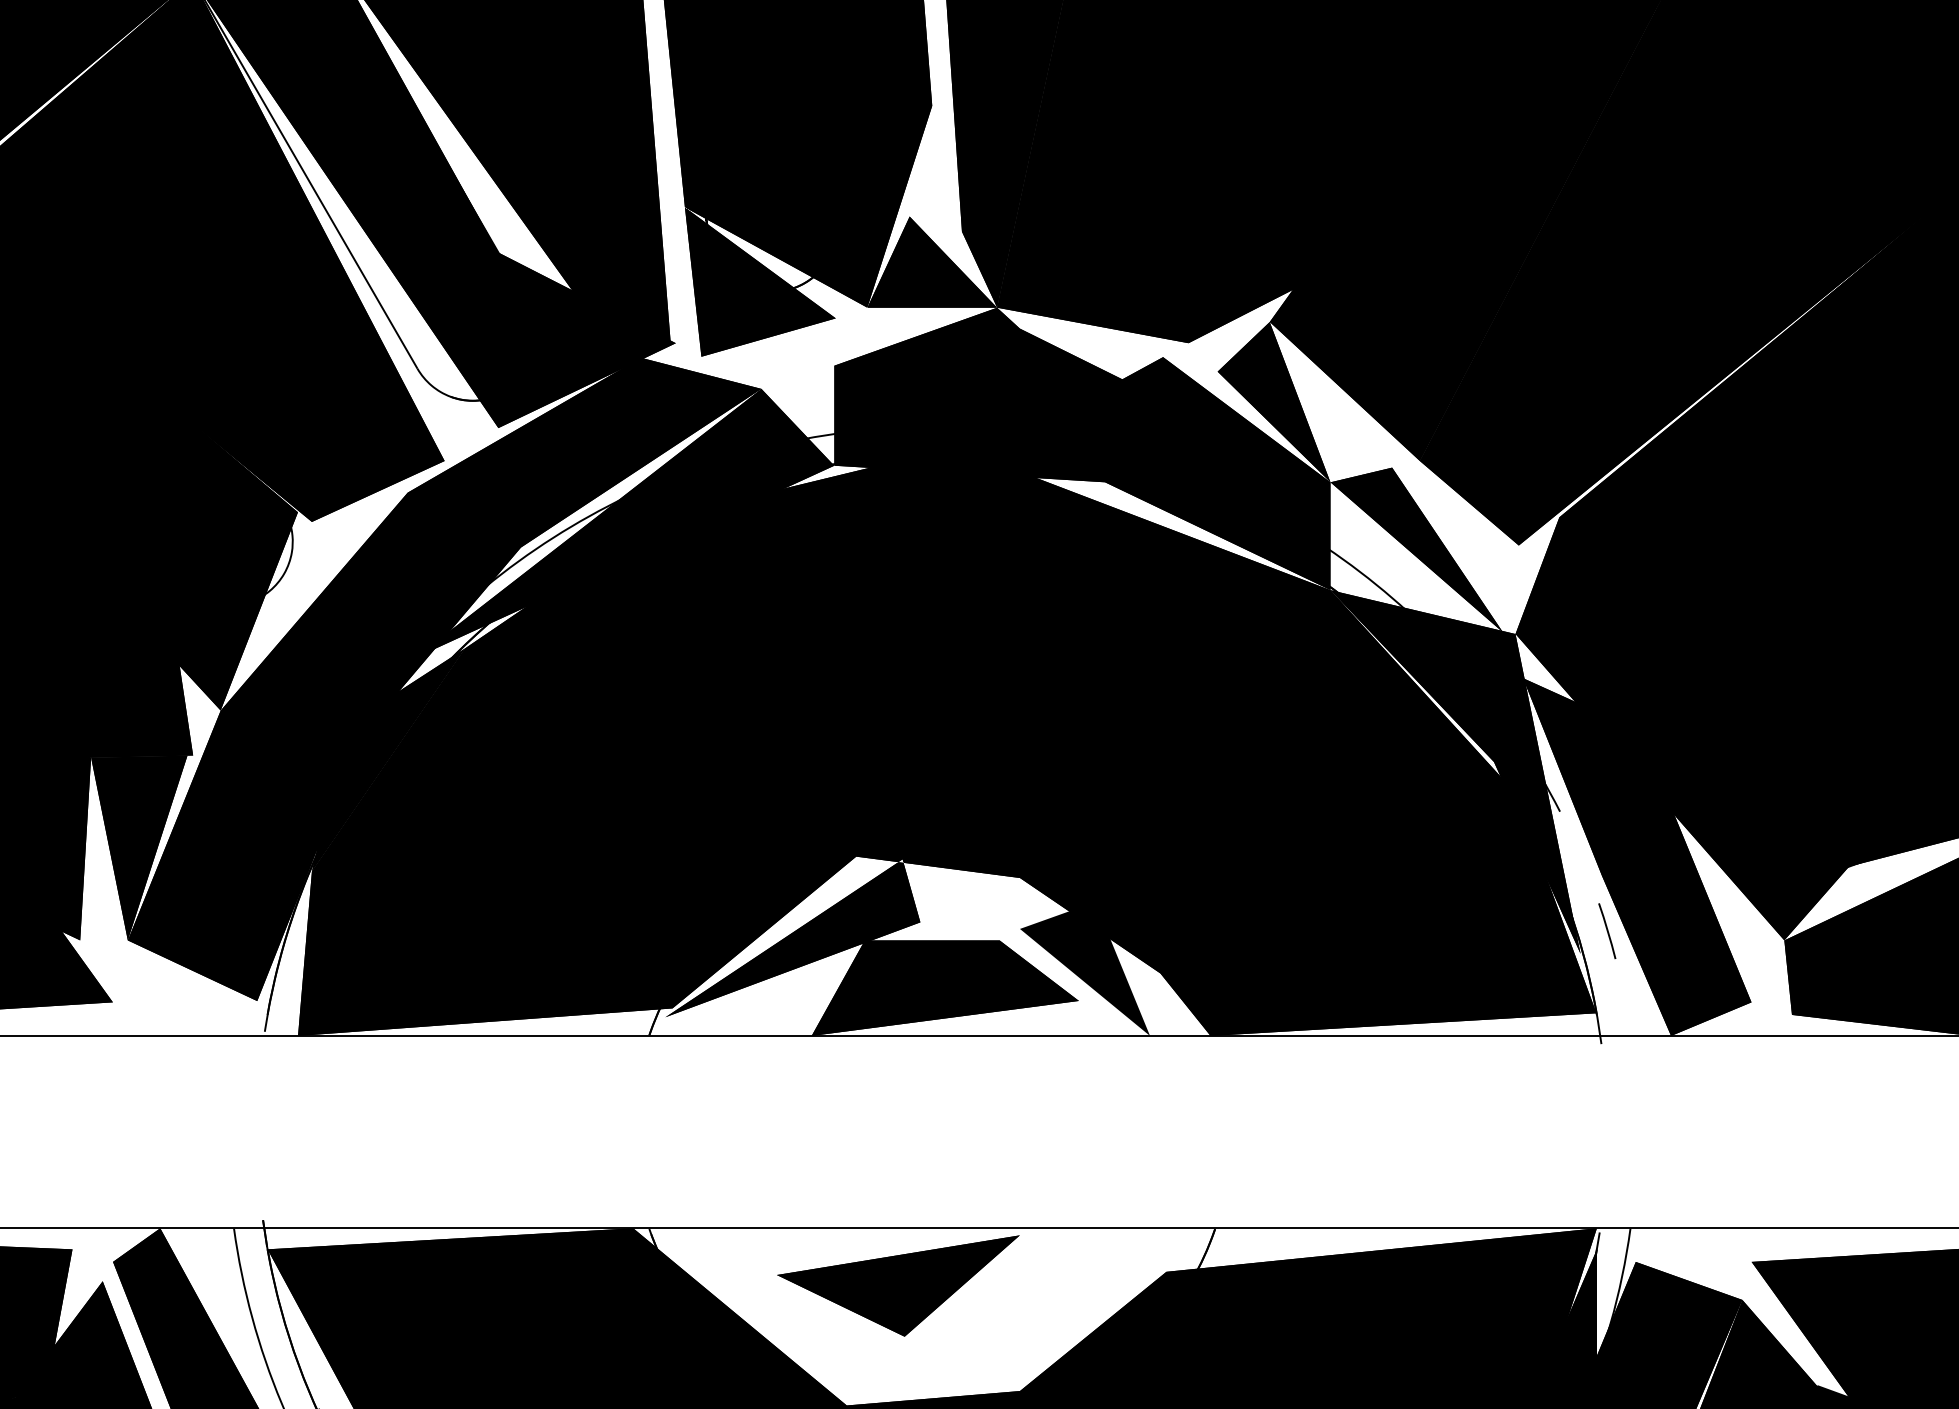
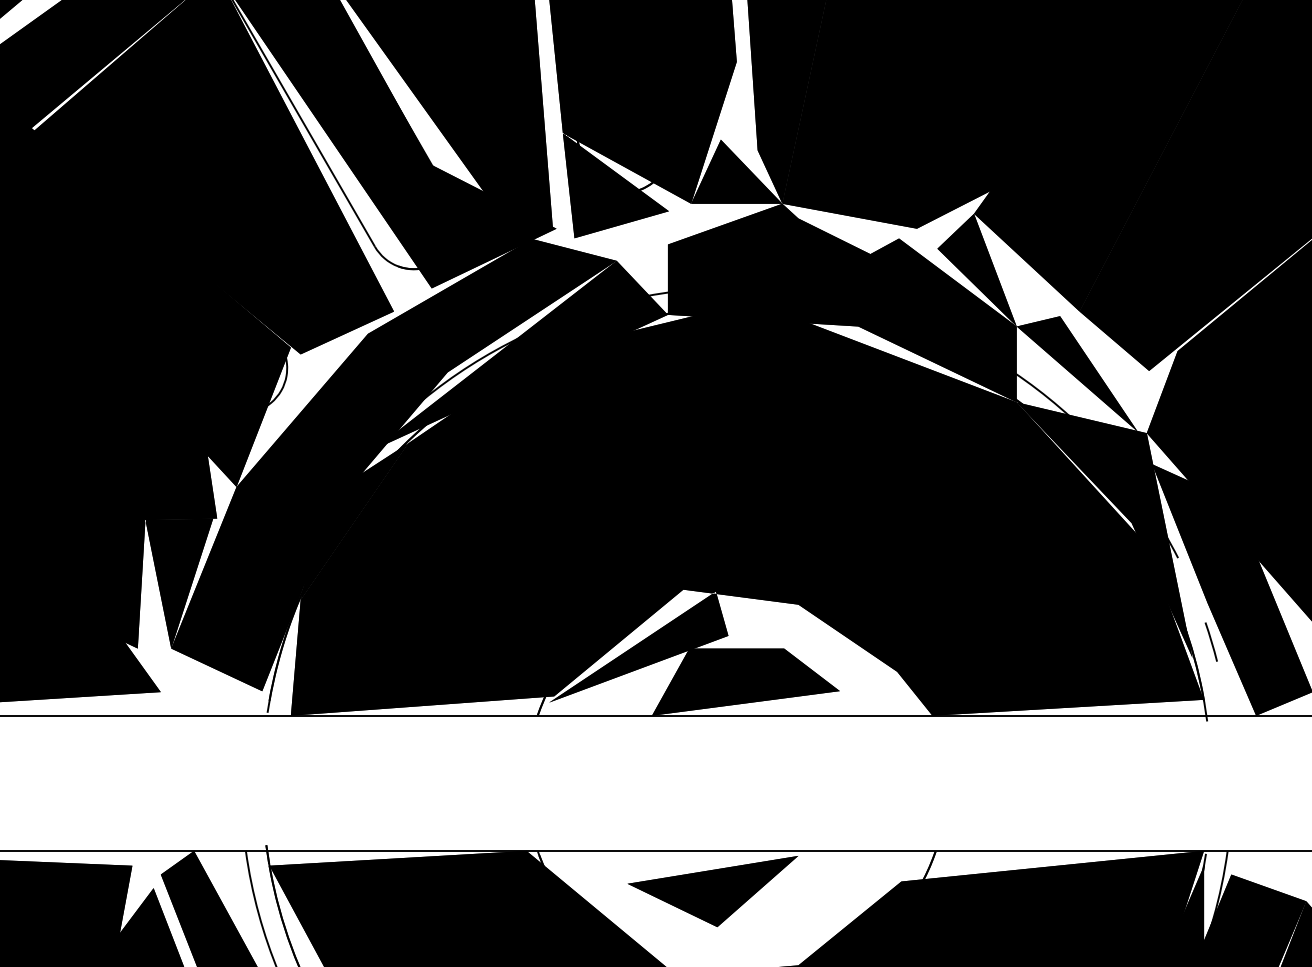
fill: (1084, 969) -> (843, 669), removed

